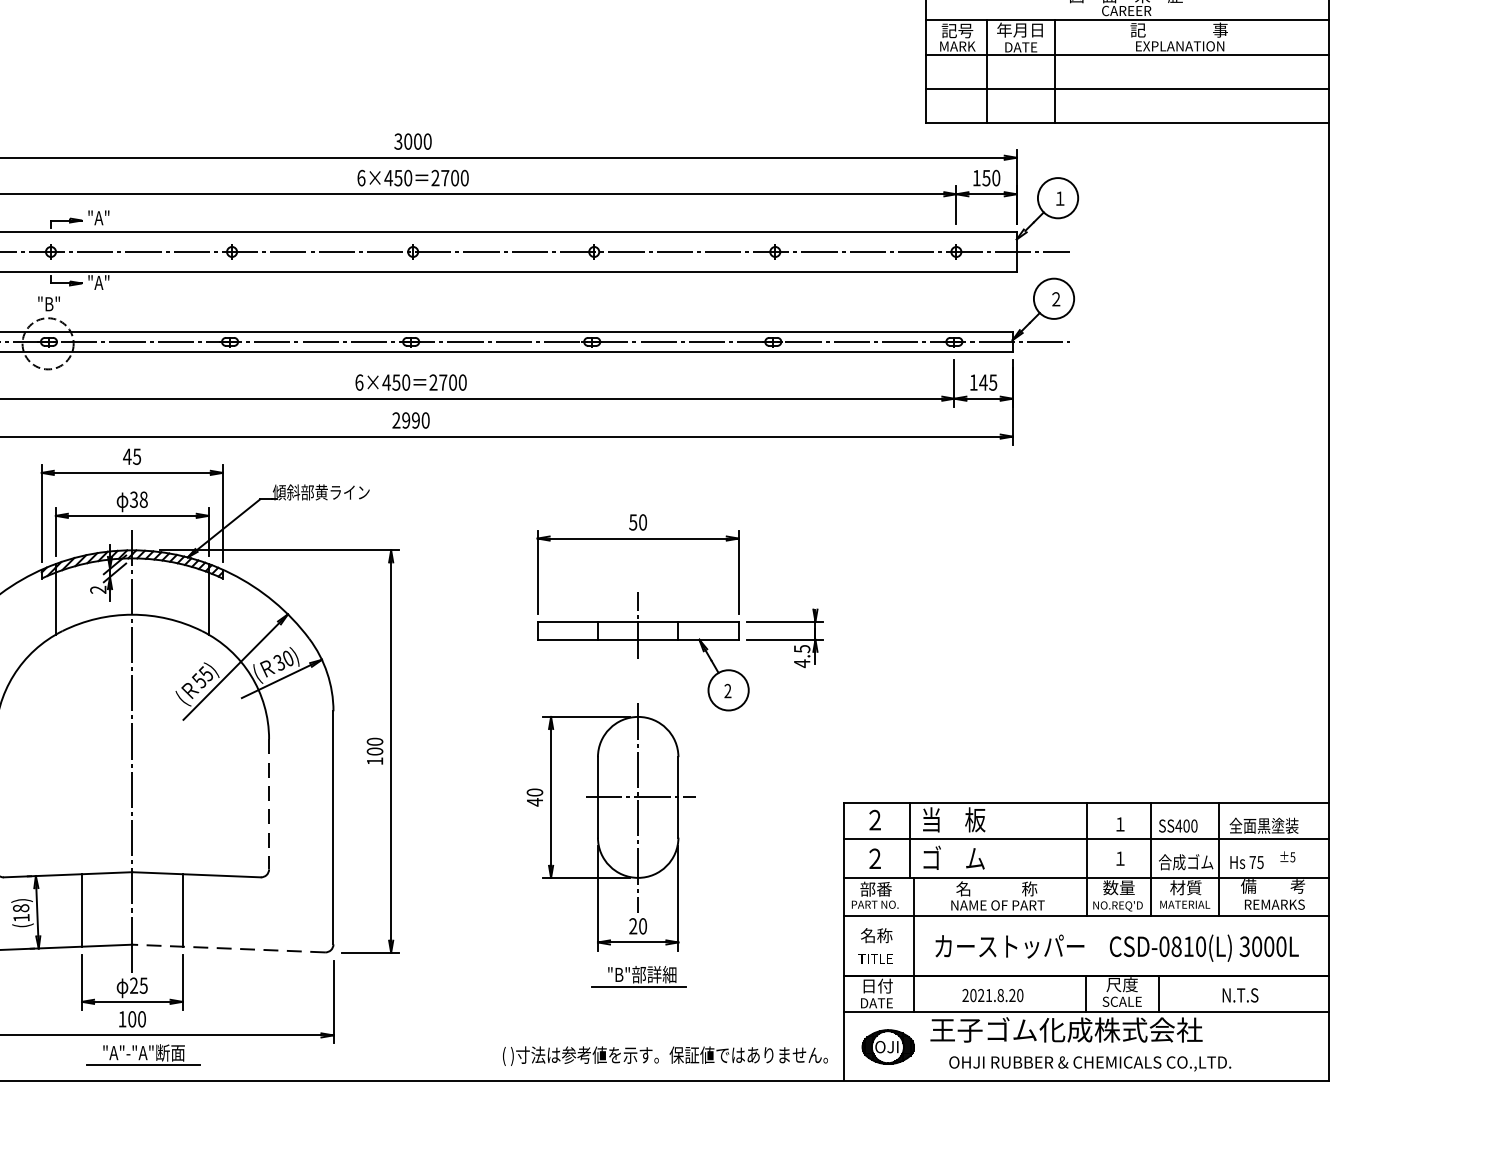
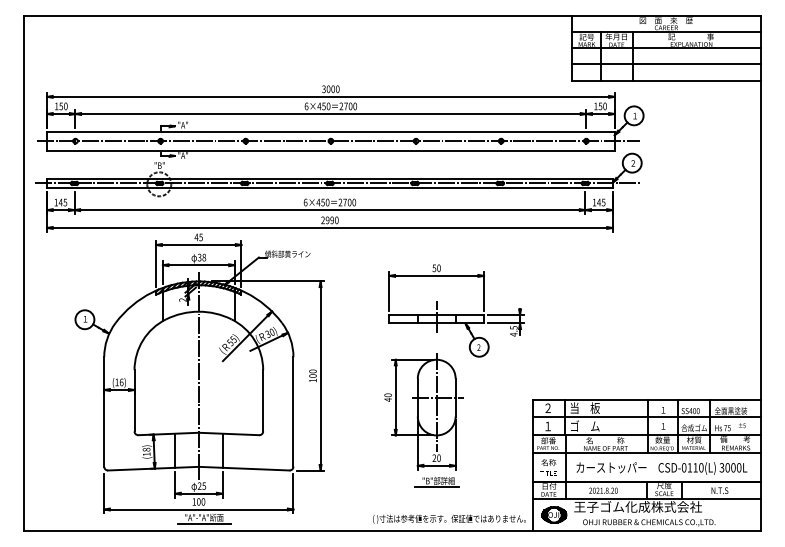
line: (269, 803) -> (263, 400), dashed -> solid
text: (873, 856) -> (547, 425), ２ -> １
text: (1175, 946) -> (689, 467), CSD-0810(L) -> CSD-0110(L)
line: (227, 948) -> (243, 468), dashed -> solid

